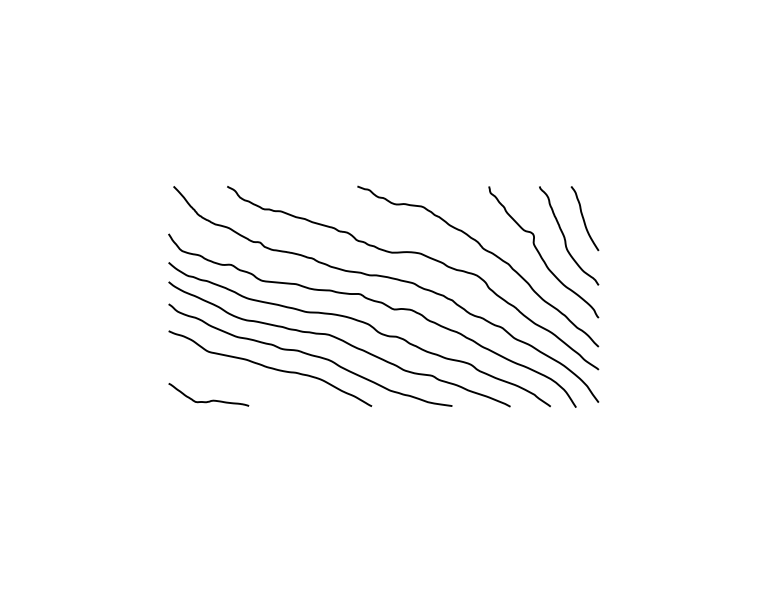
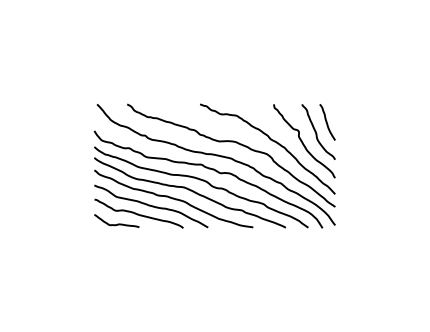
curve: (247, 381) -> (138, 213), added

